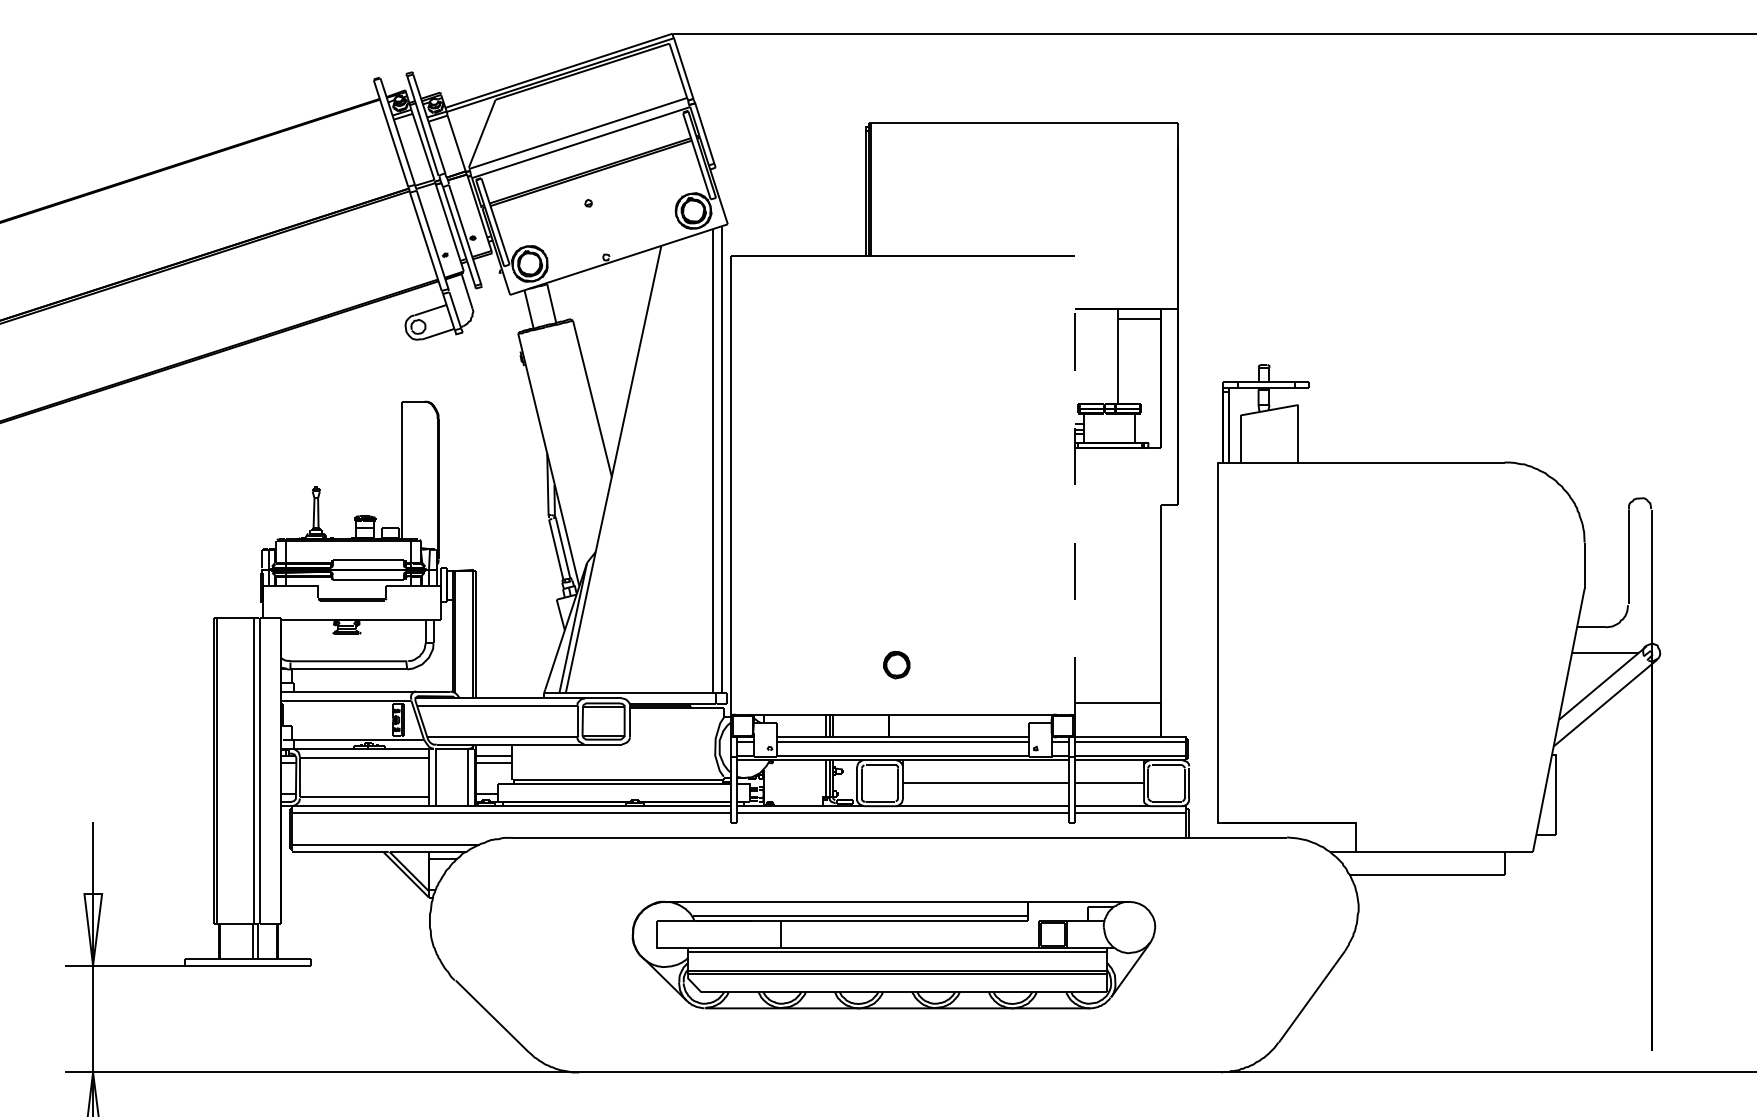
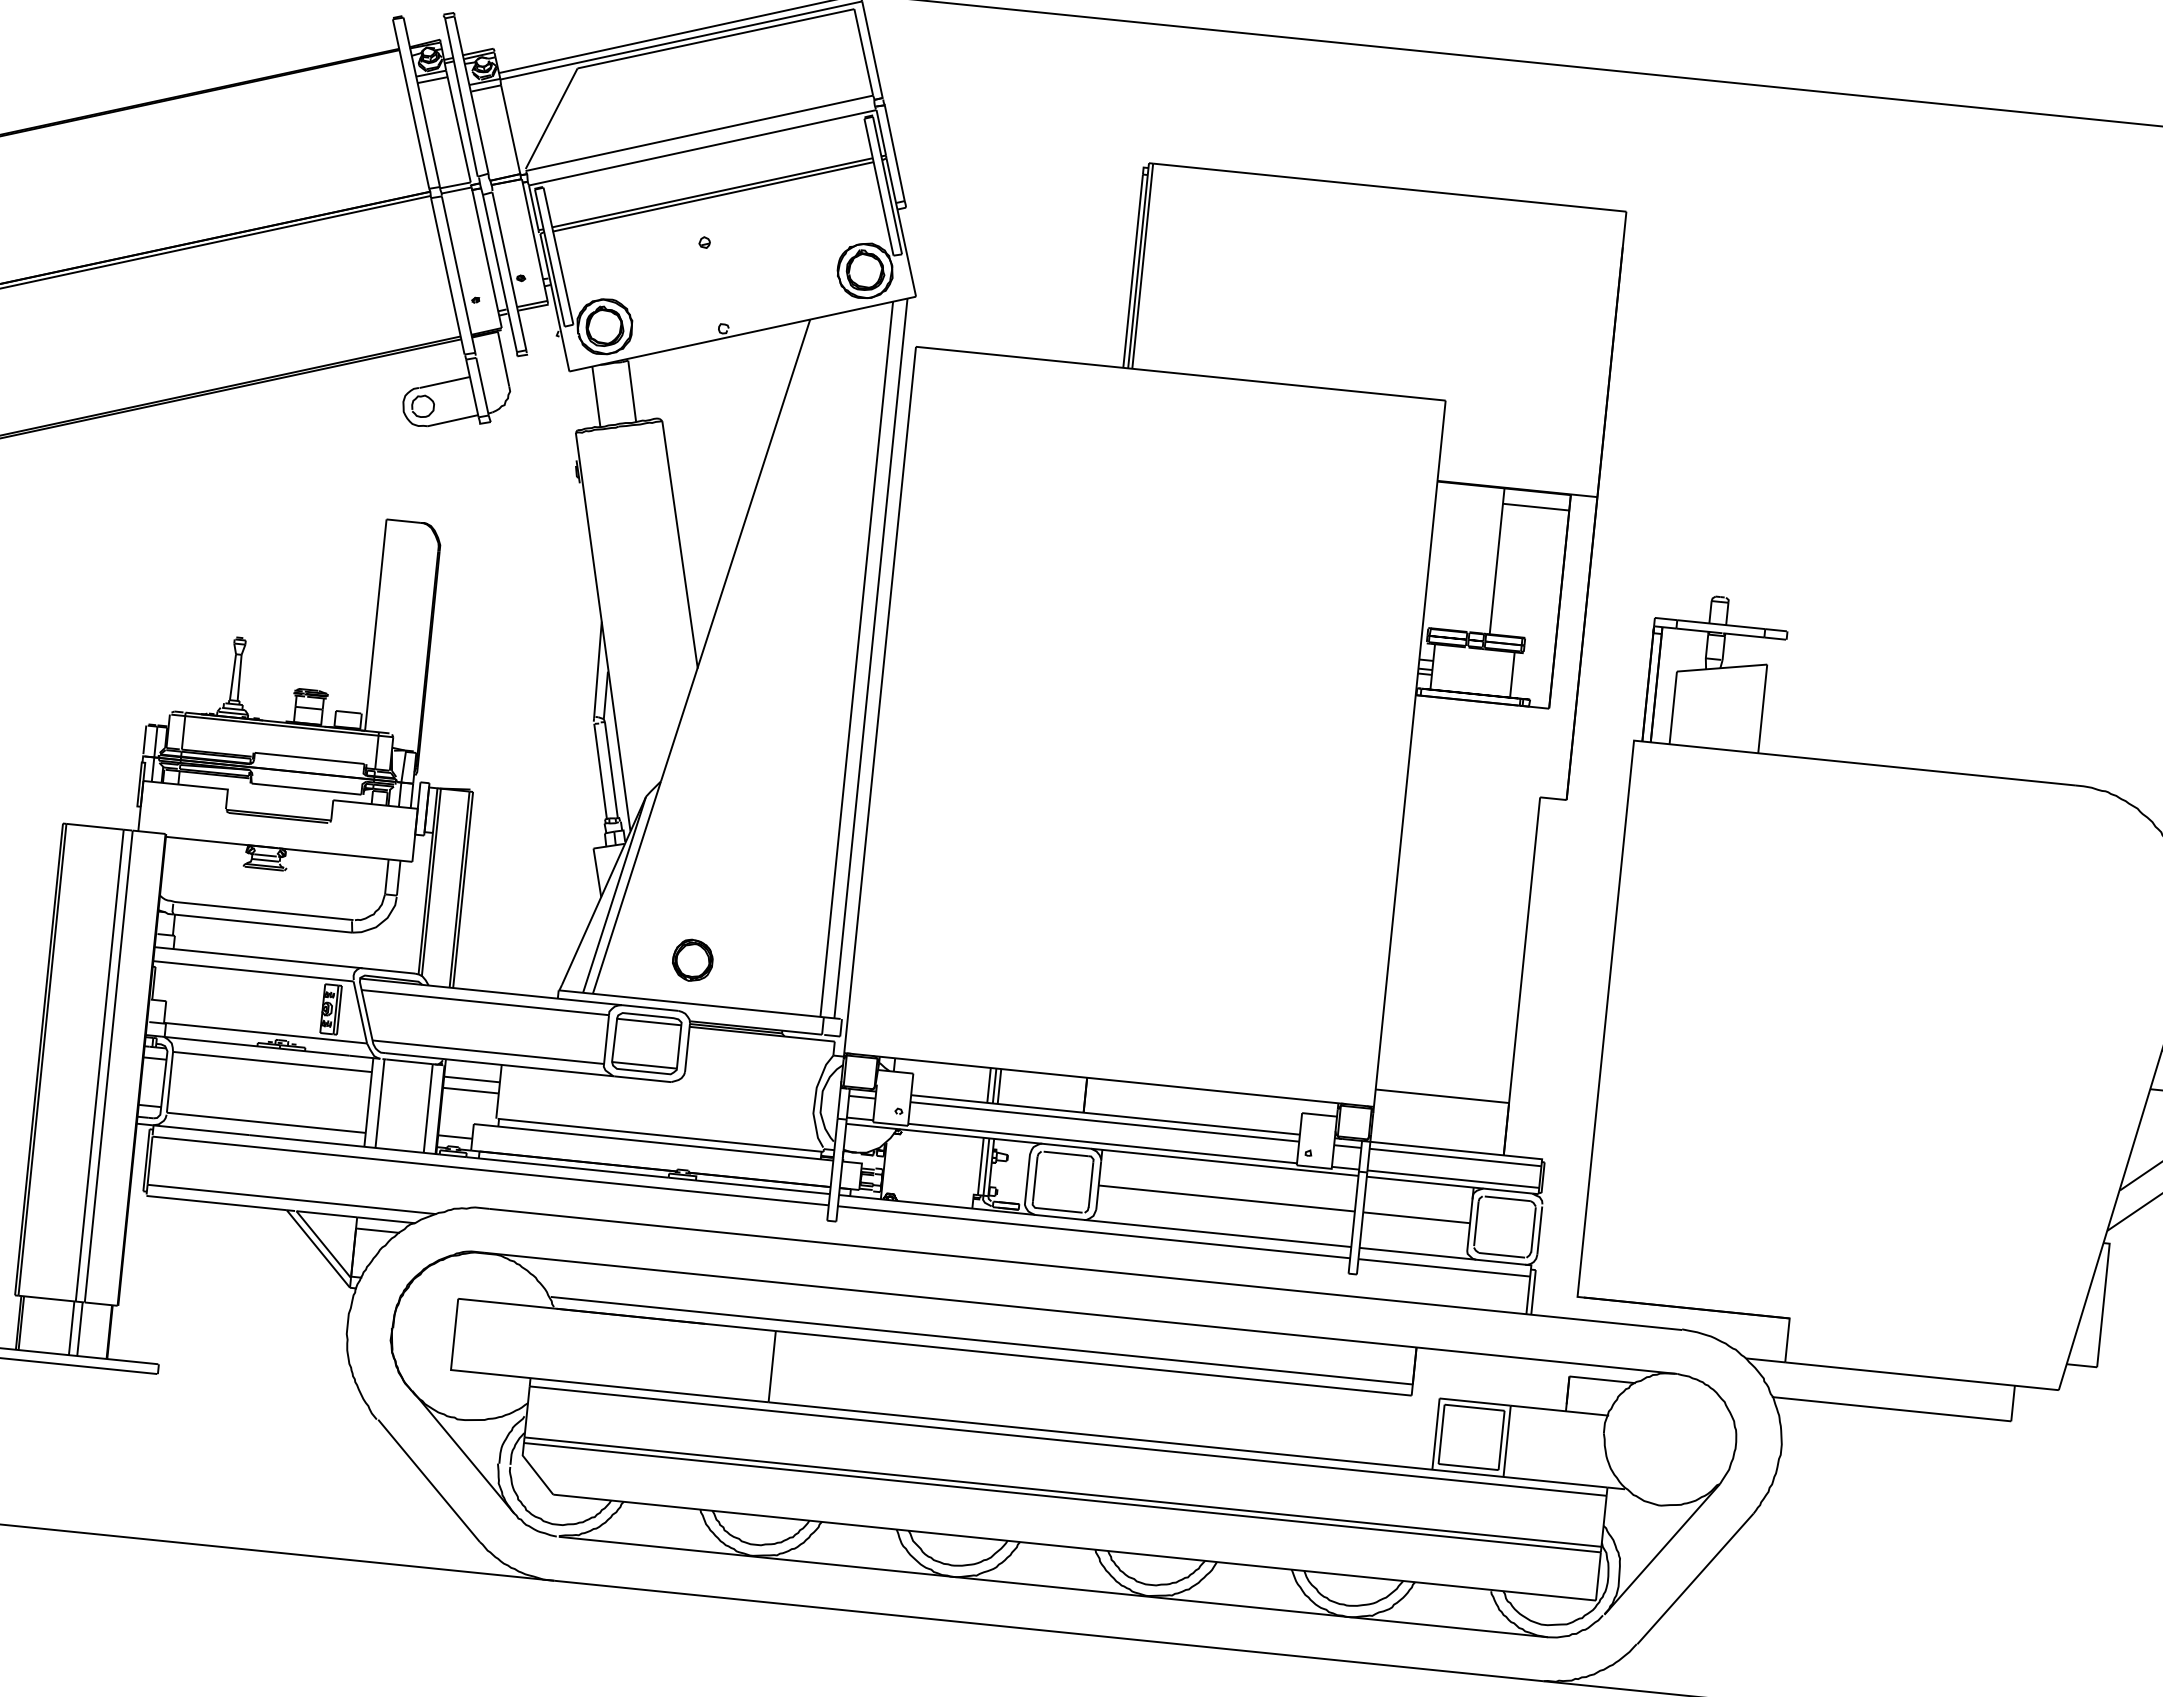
line: (1074, 485) -> (1409, 753), dashed -> solid
part: (896, 664) -> (692, 959), moved
part: (893, 954) -> (1057, 1448), size x1.67

